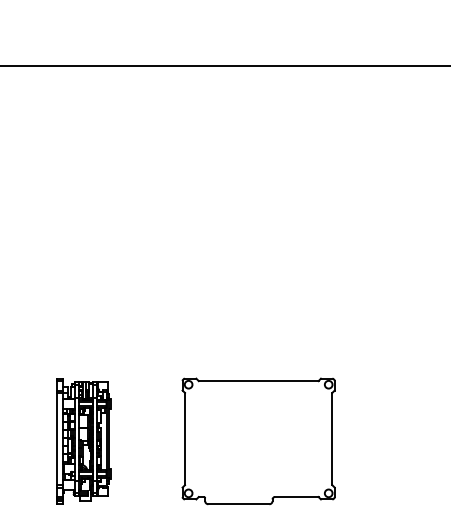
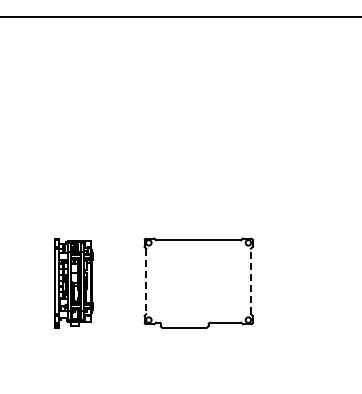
line: (185, 439) -> (146, 281), solid -> dashed
line: (331, 439) -> (250, 281), solid -> dashed

